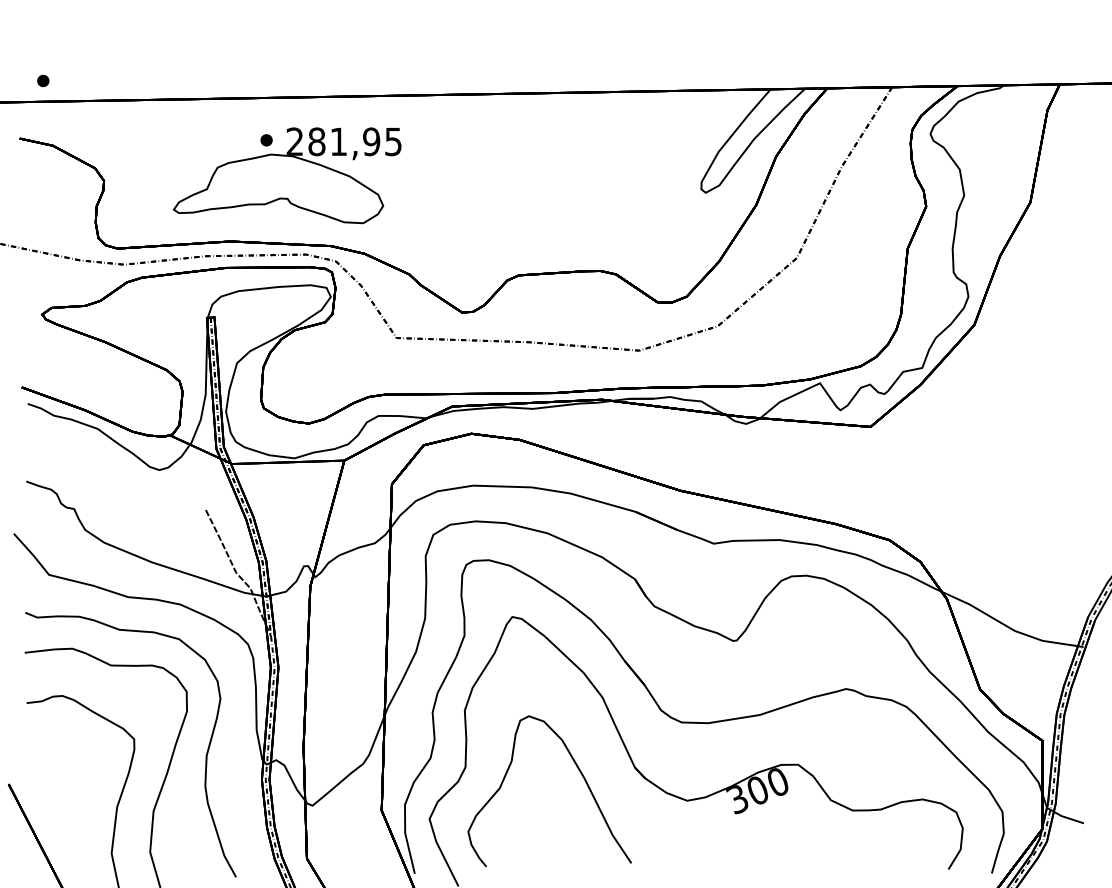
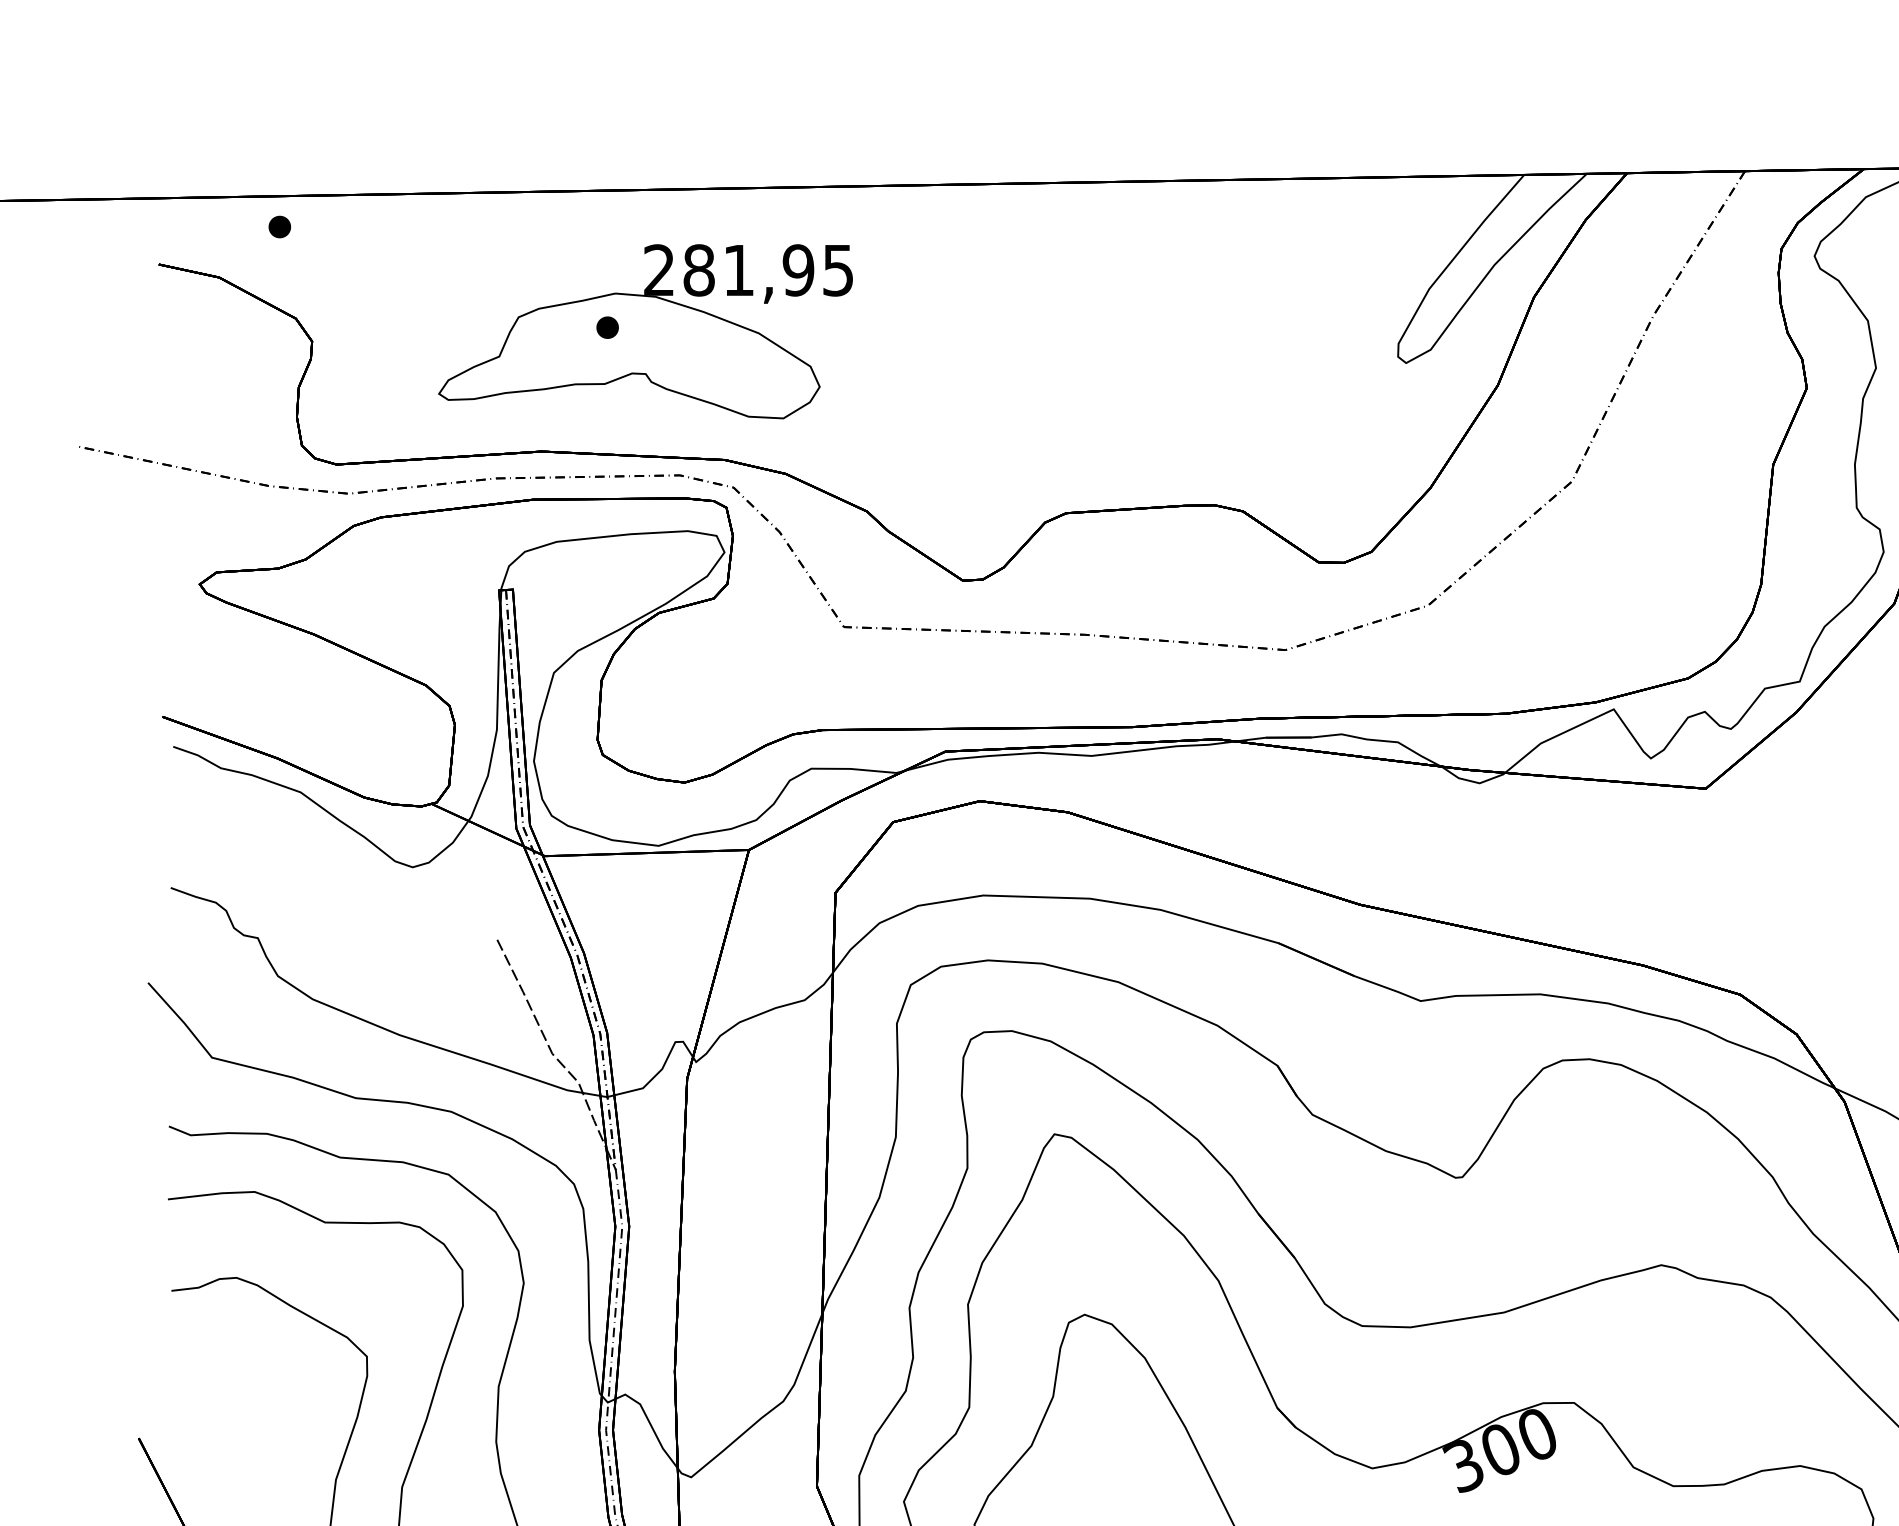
part: (43, 80) -> (280, 226), moved
part: (266, 140) -> (607, 327), moved

